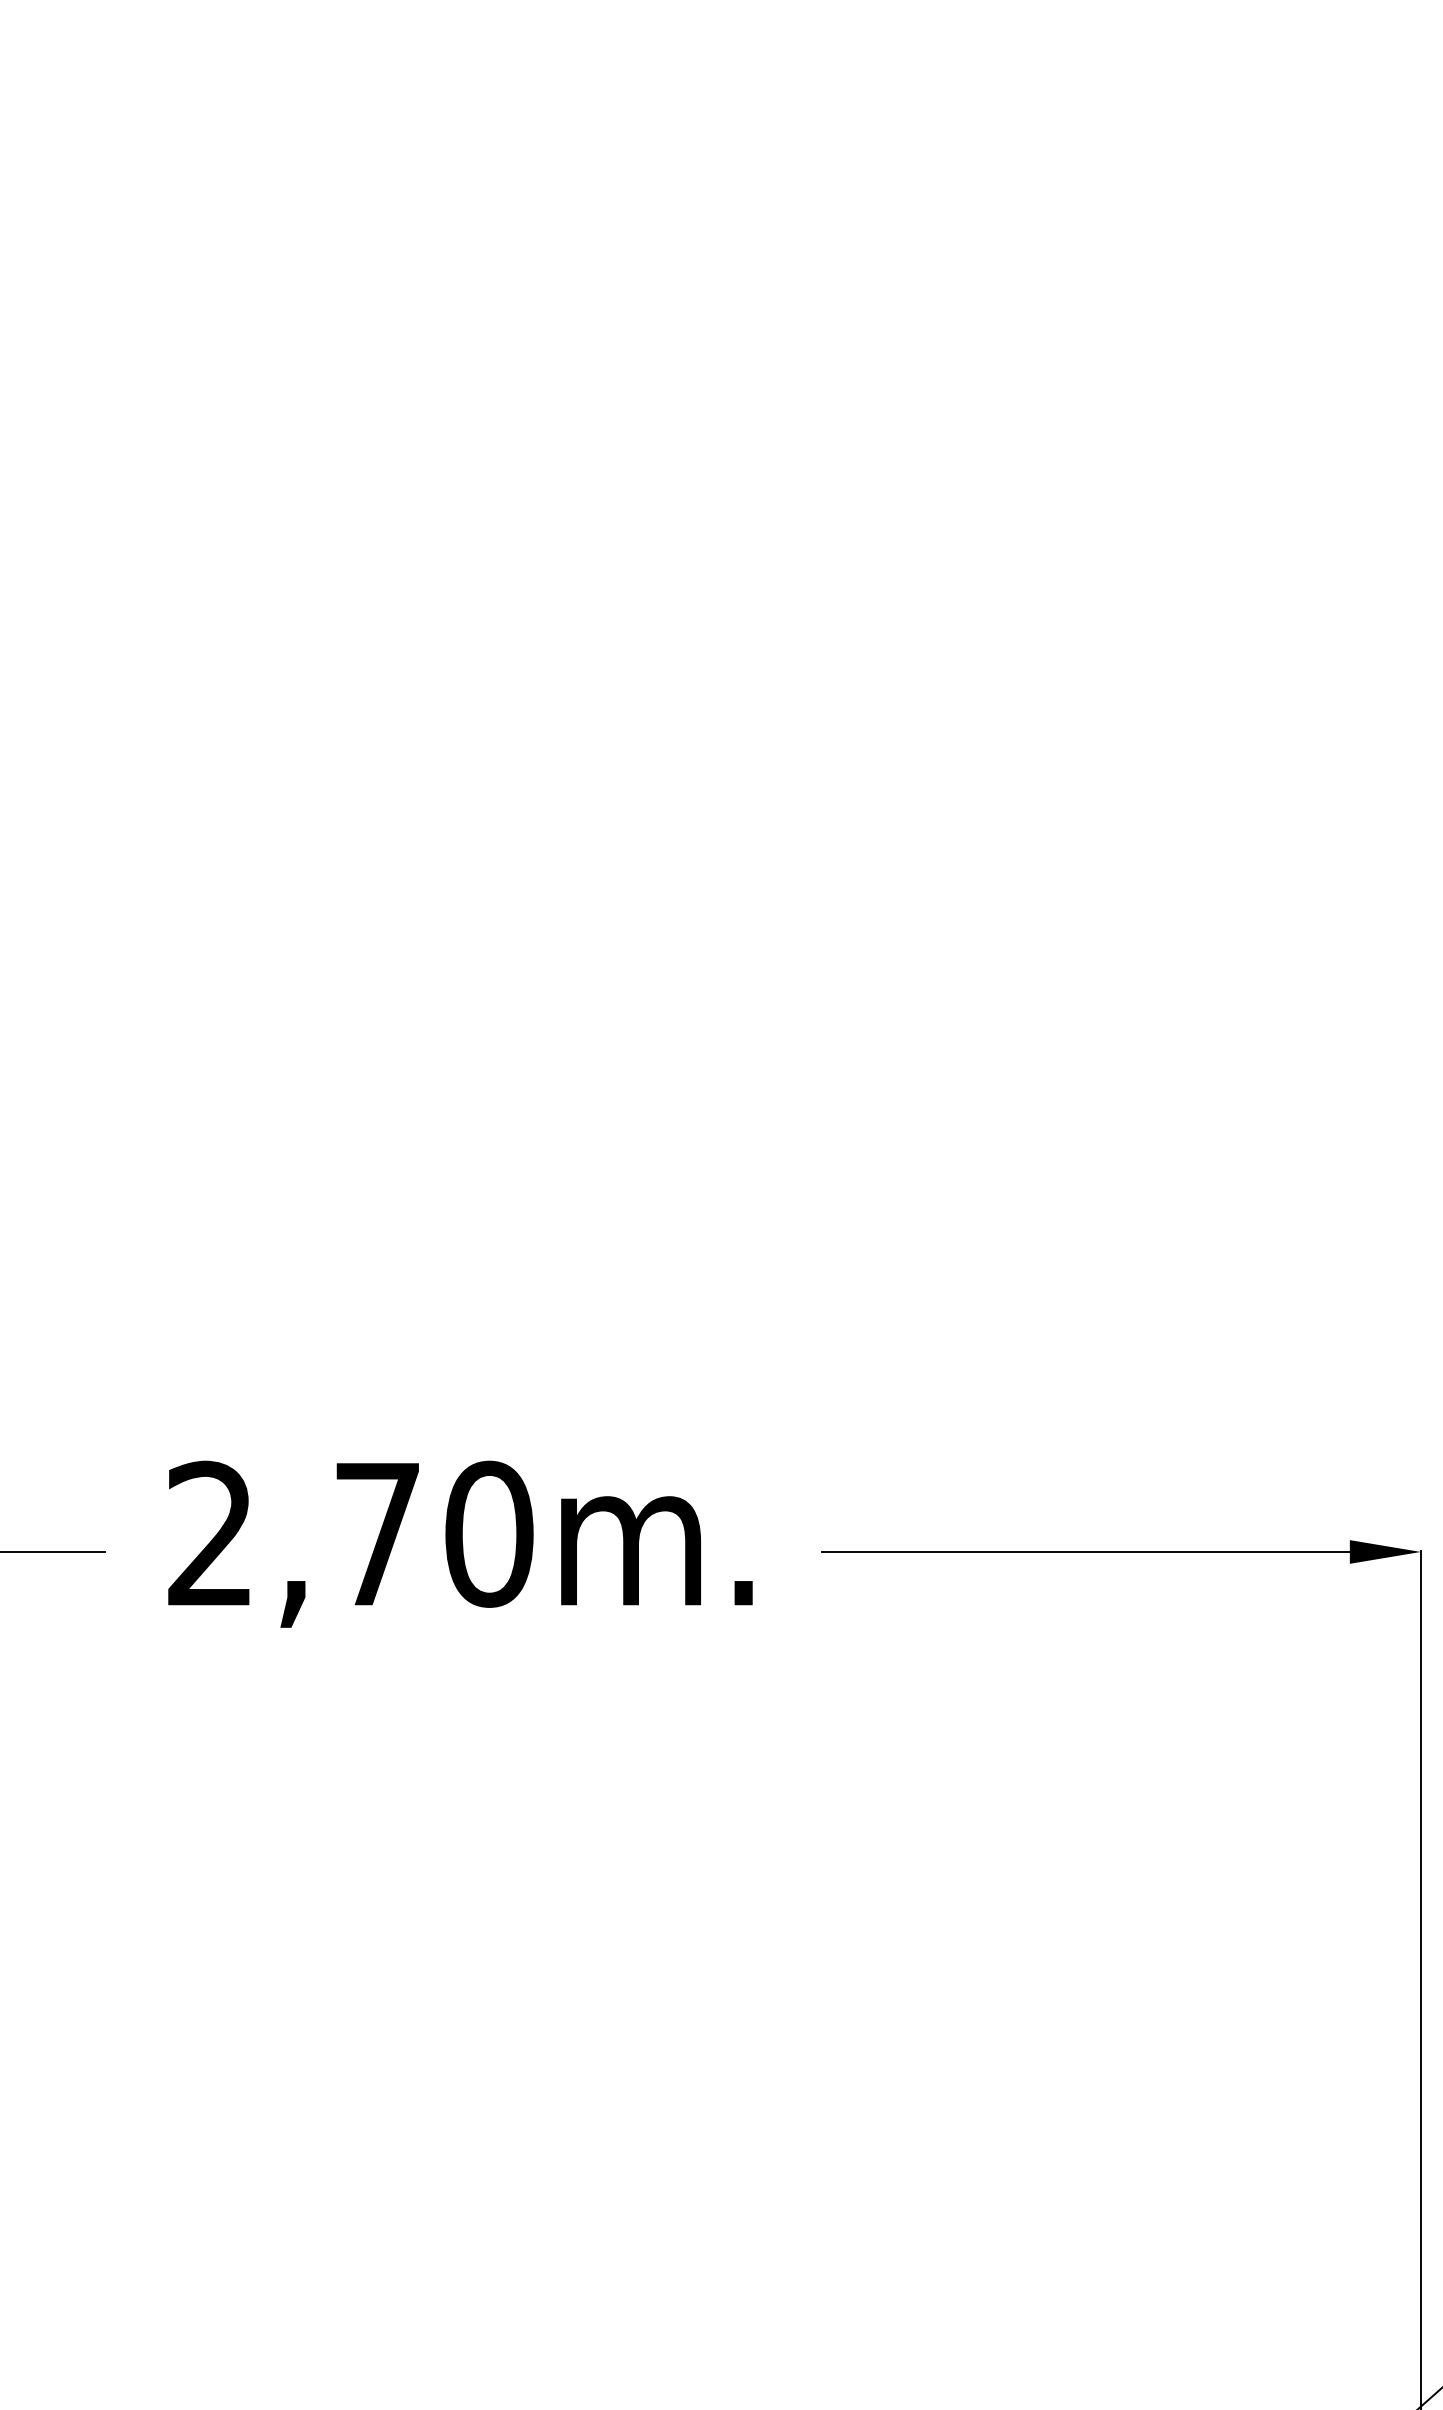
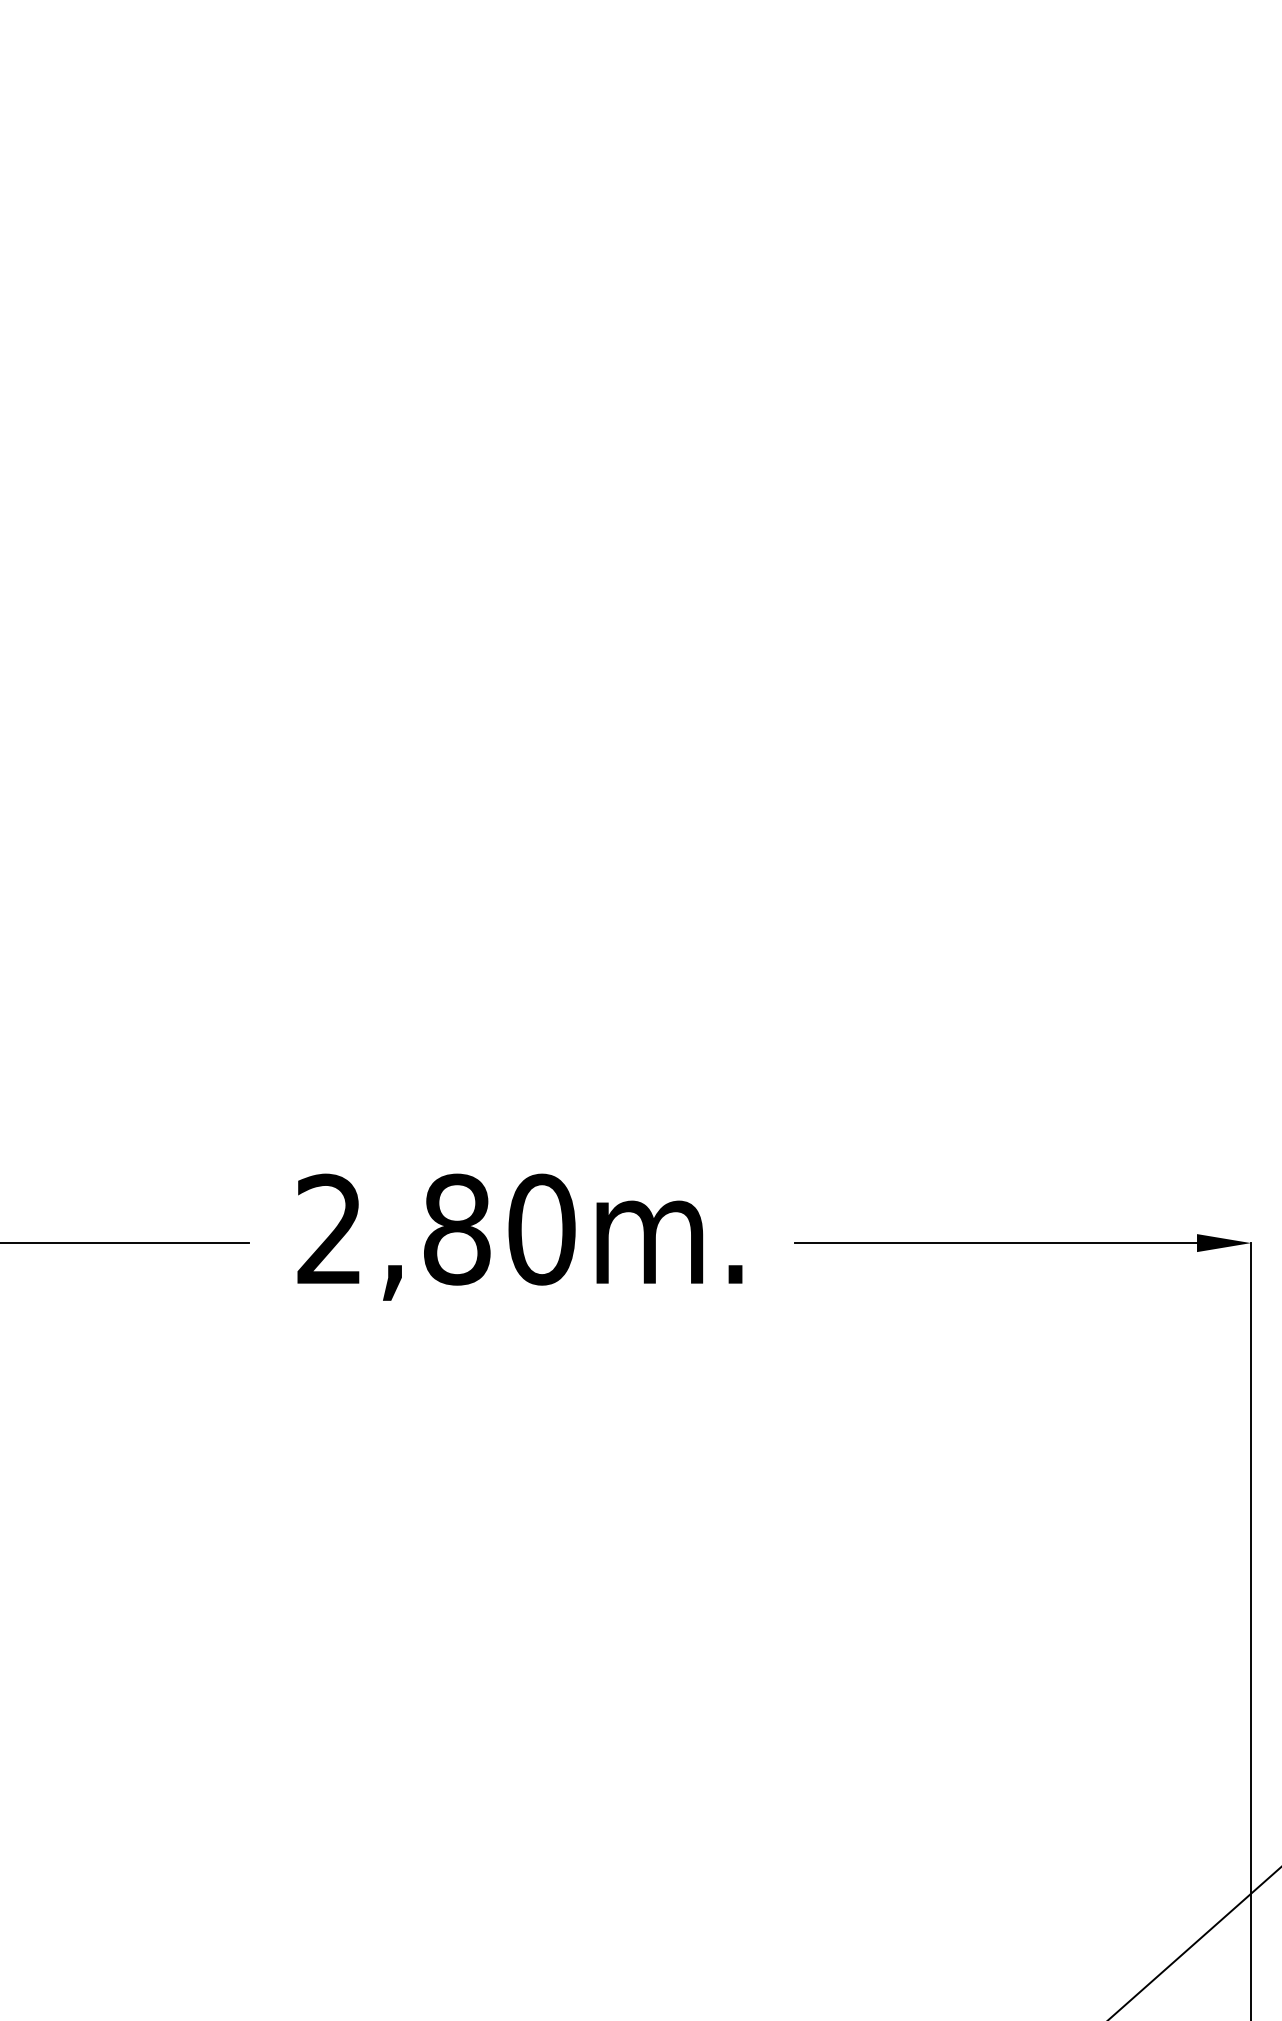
text: (378, 1534) -> (457, 1229), 2,70m. -> 2,80m.

